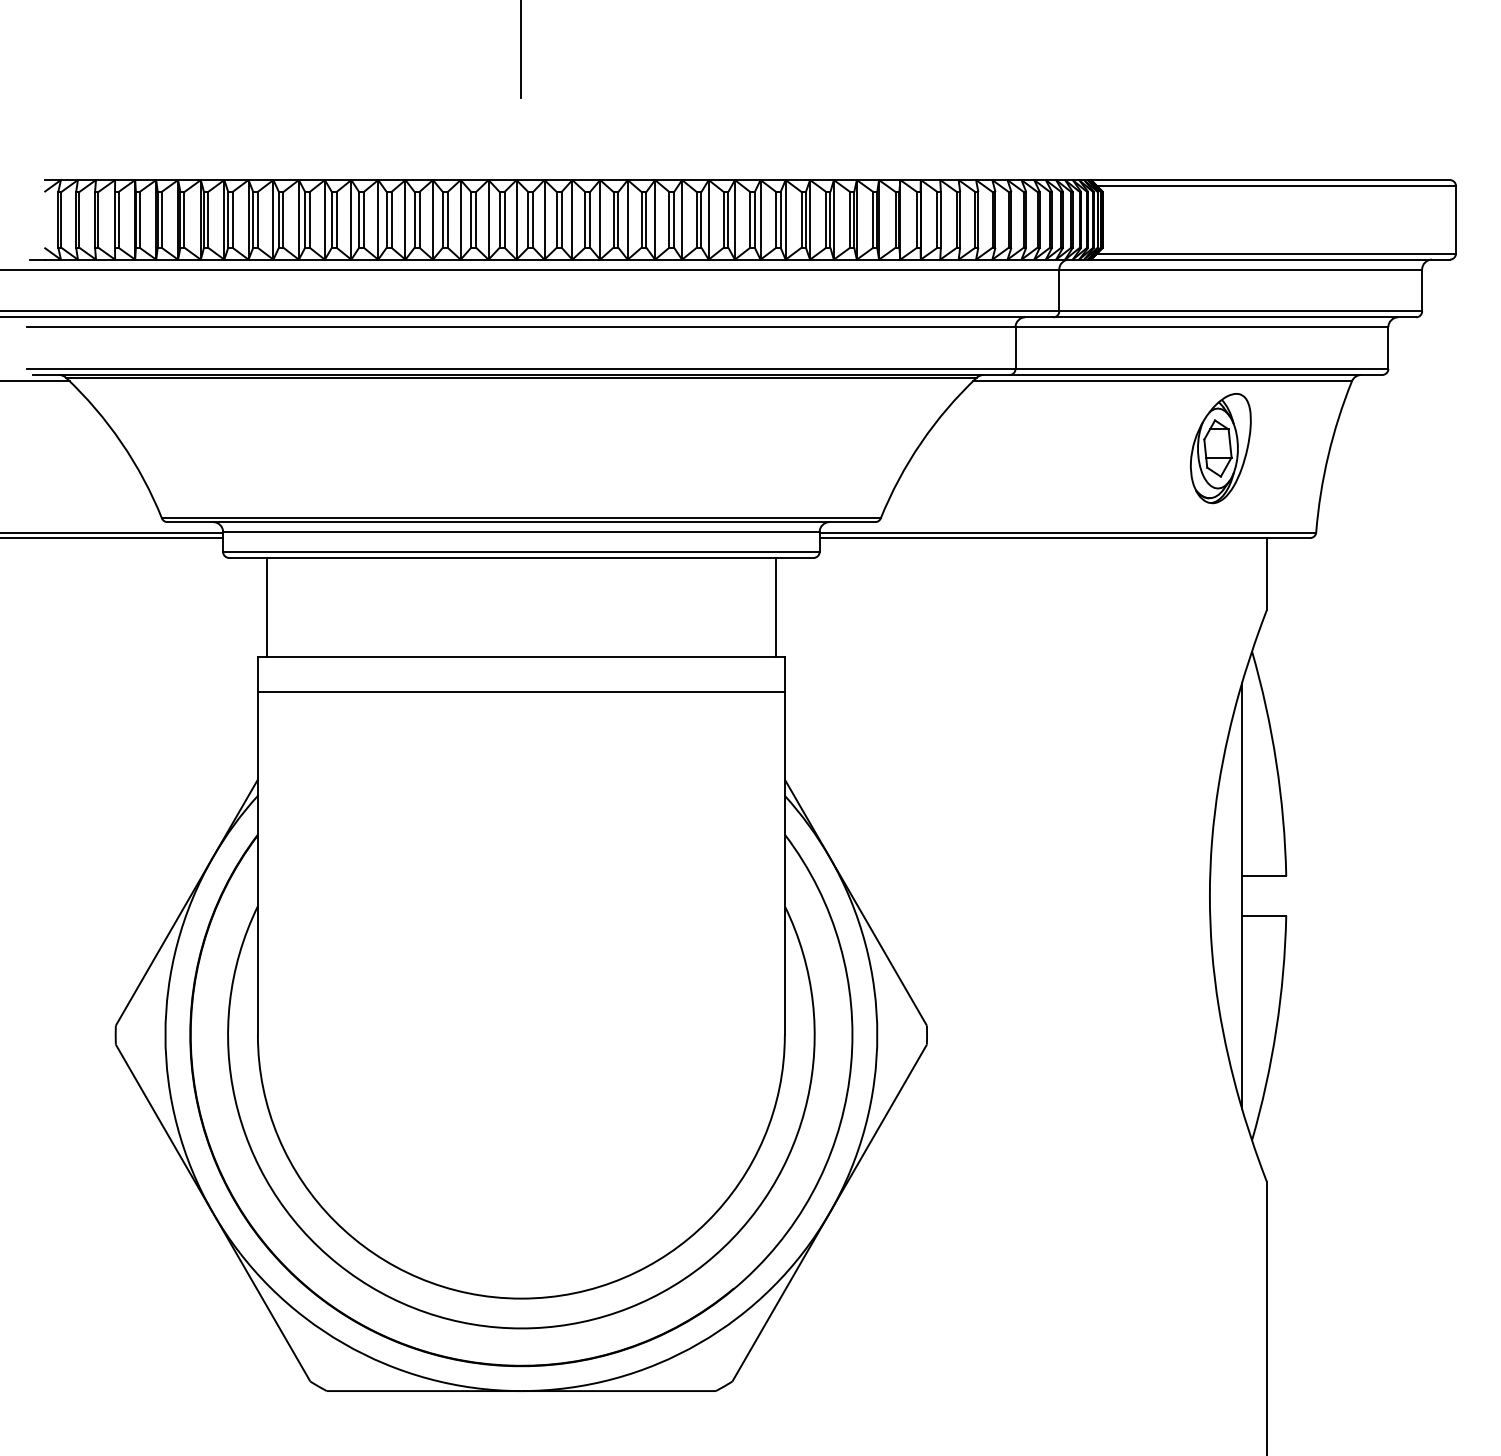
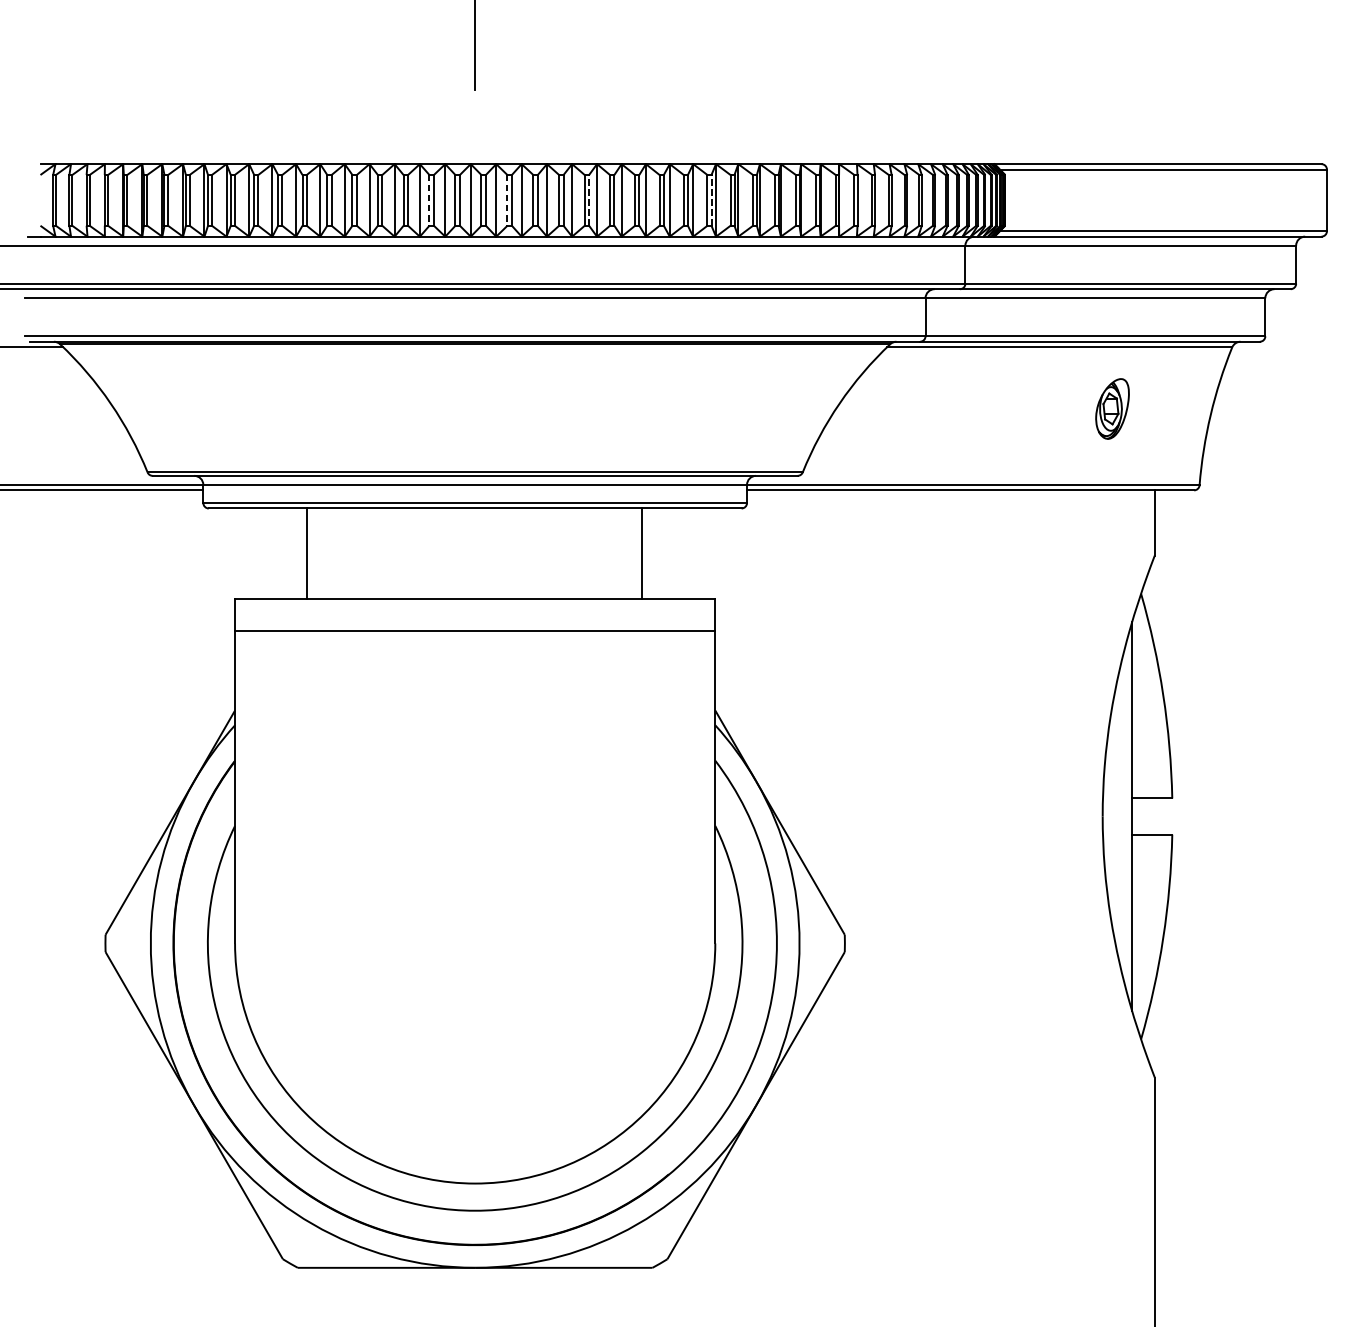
line: (471, 219) -> (429, 200), solid -> dashed
line: (556, 219) -> (507, 200), solid -> dashed
line: (646, 219) -> (589, 200), solid -> dashed
line: (780, 219) -> (711, 200), solid -> dashed
part: (1220, 448) -> (1112, 408), size x0.6
line: (266, 607) -> (306, 553), moved
line: (775, 607) -> (641, 553), moved

